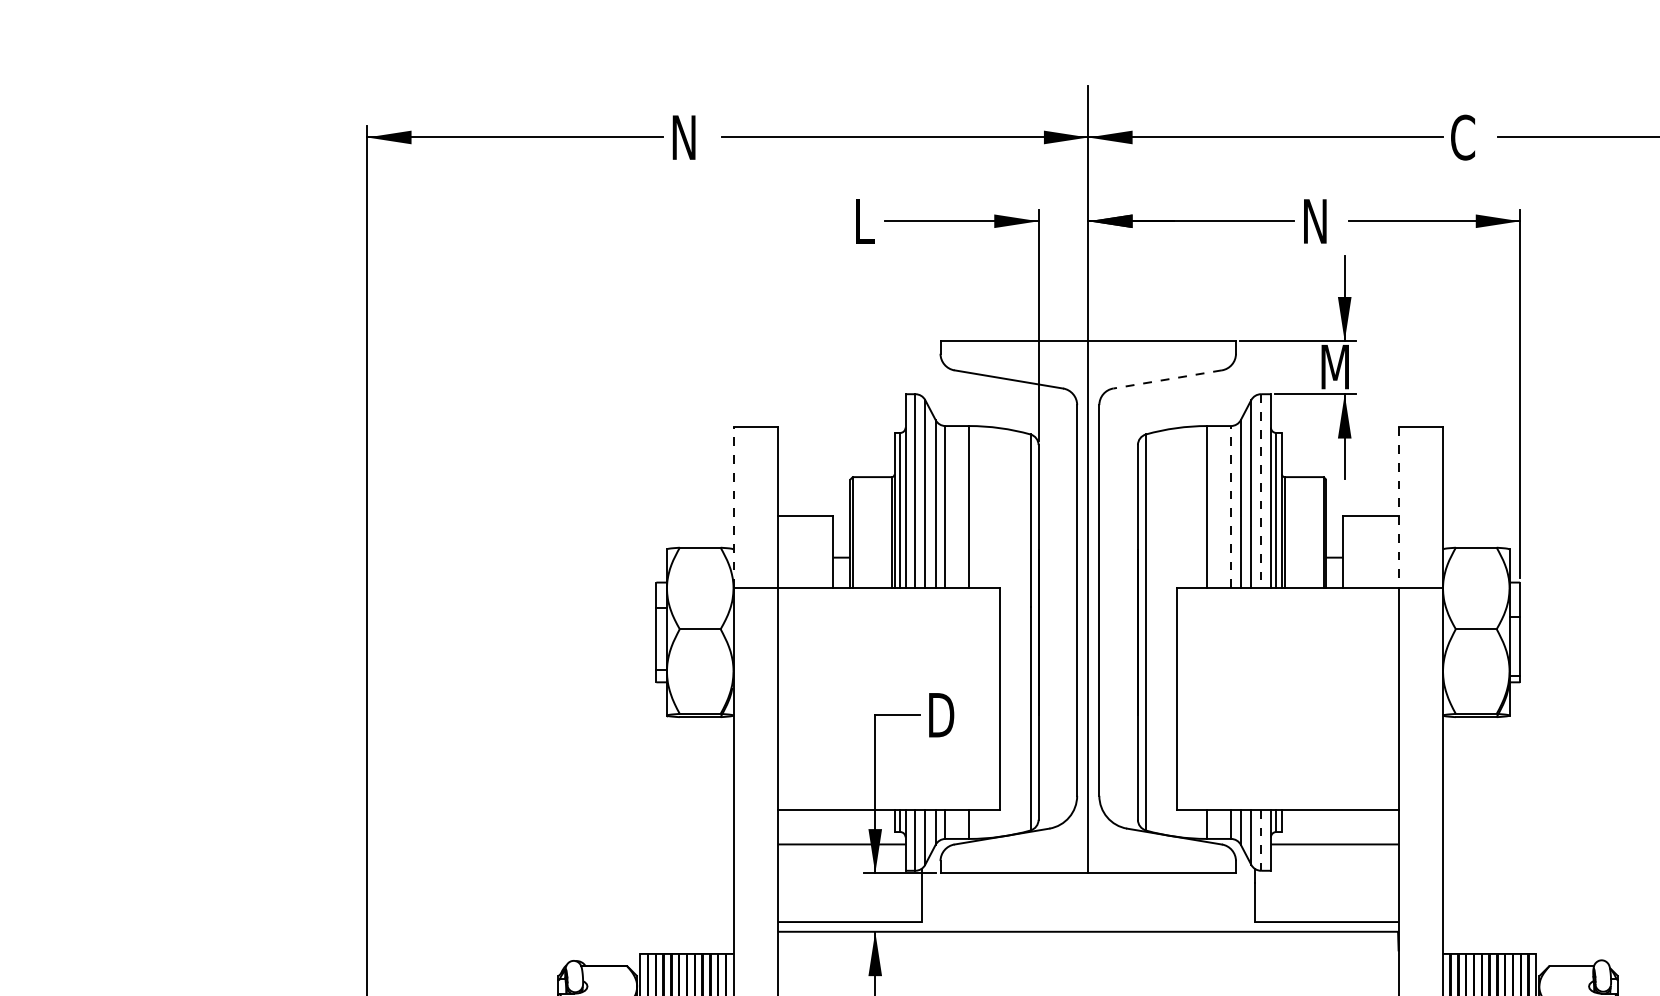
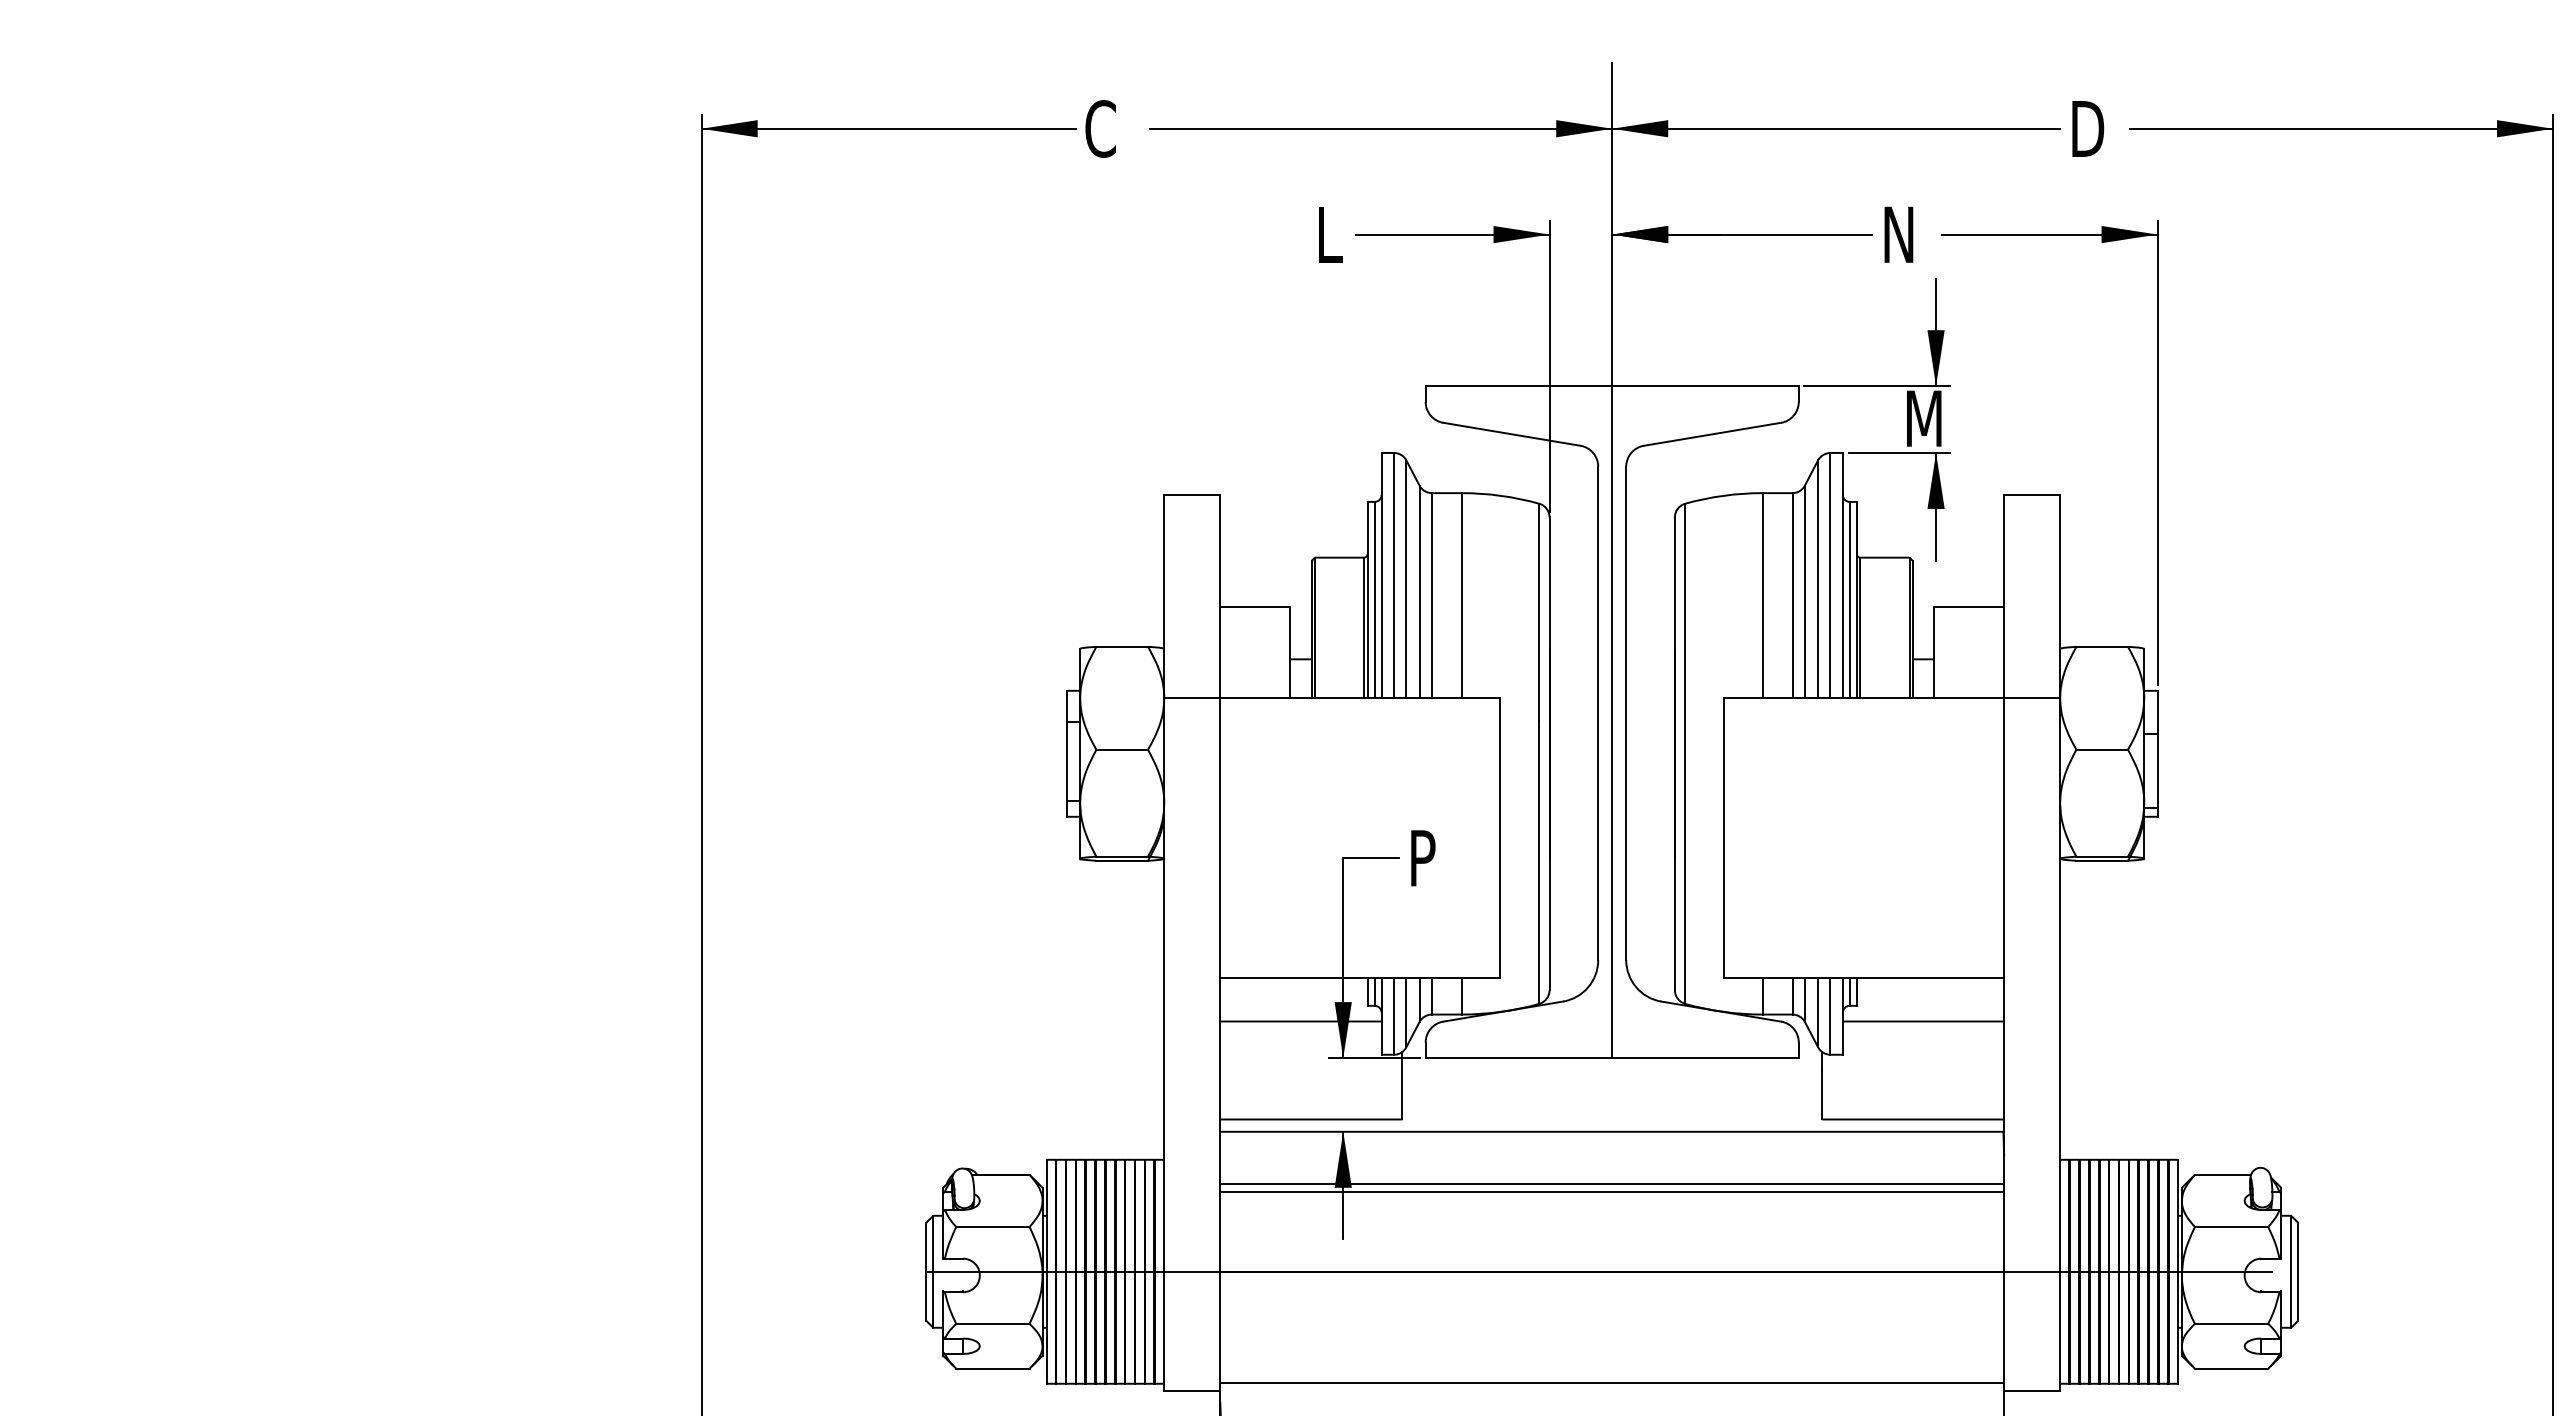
text: (683, 137) -> (1100, 128), N -> C
text: (1464, 137) -> (2087, 128), C -> D
line: (1167, 379) -> (1712, 434), dashed -> solid
line: (1261, 491) -> (1830, 575), dashed -> solid
line: (733, 507) -> (1164, 596), dashed -> solid
line: (1231, 507) -> (1792, 595), dashed -> solid
line: (1398, 507) -> (2004, 596), dashed -> solid
text: (943, 715) -> (1429, 858), D -> P
line: (1261, 840) -> (1830, 1016), dashed -> solid
line: (1088, 972) -> (1612, 1183), added
line: (1088, 979) -> (1612, 1192), added

